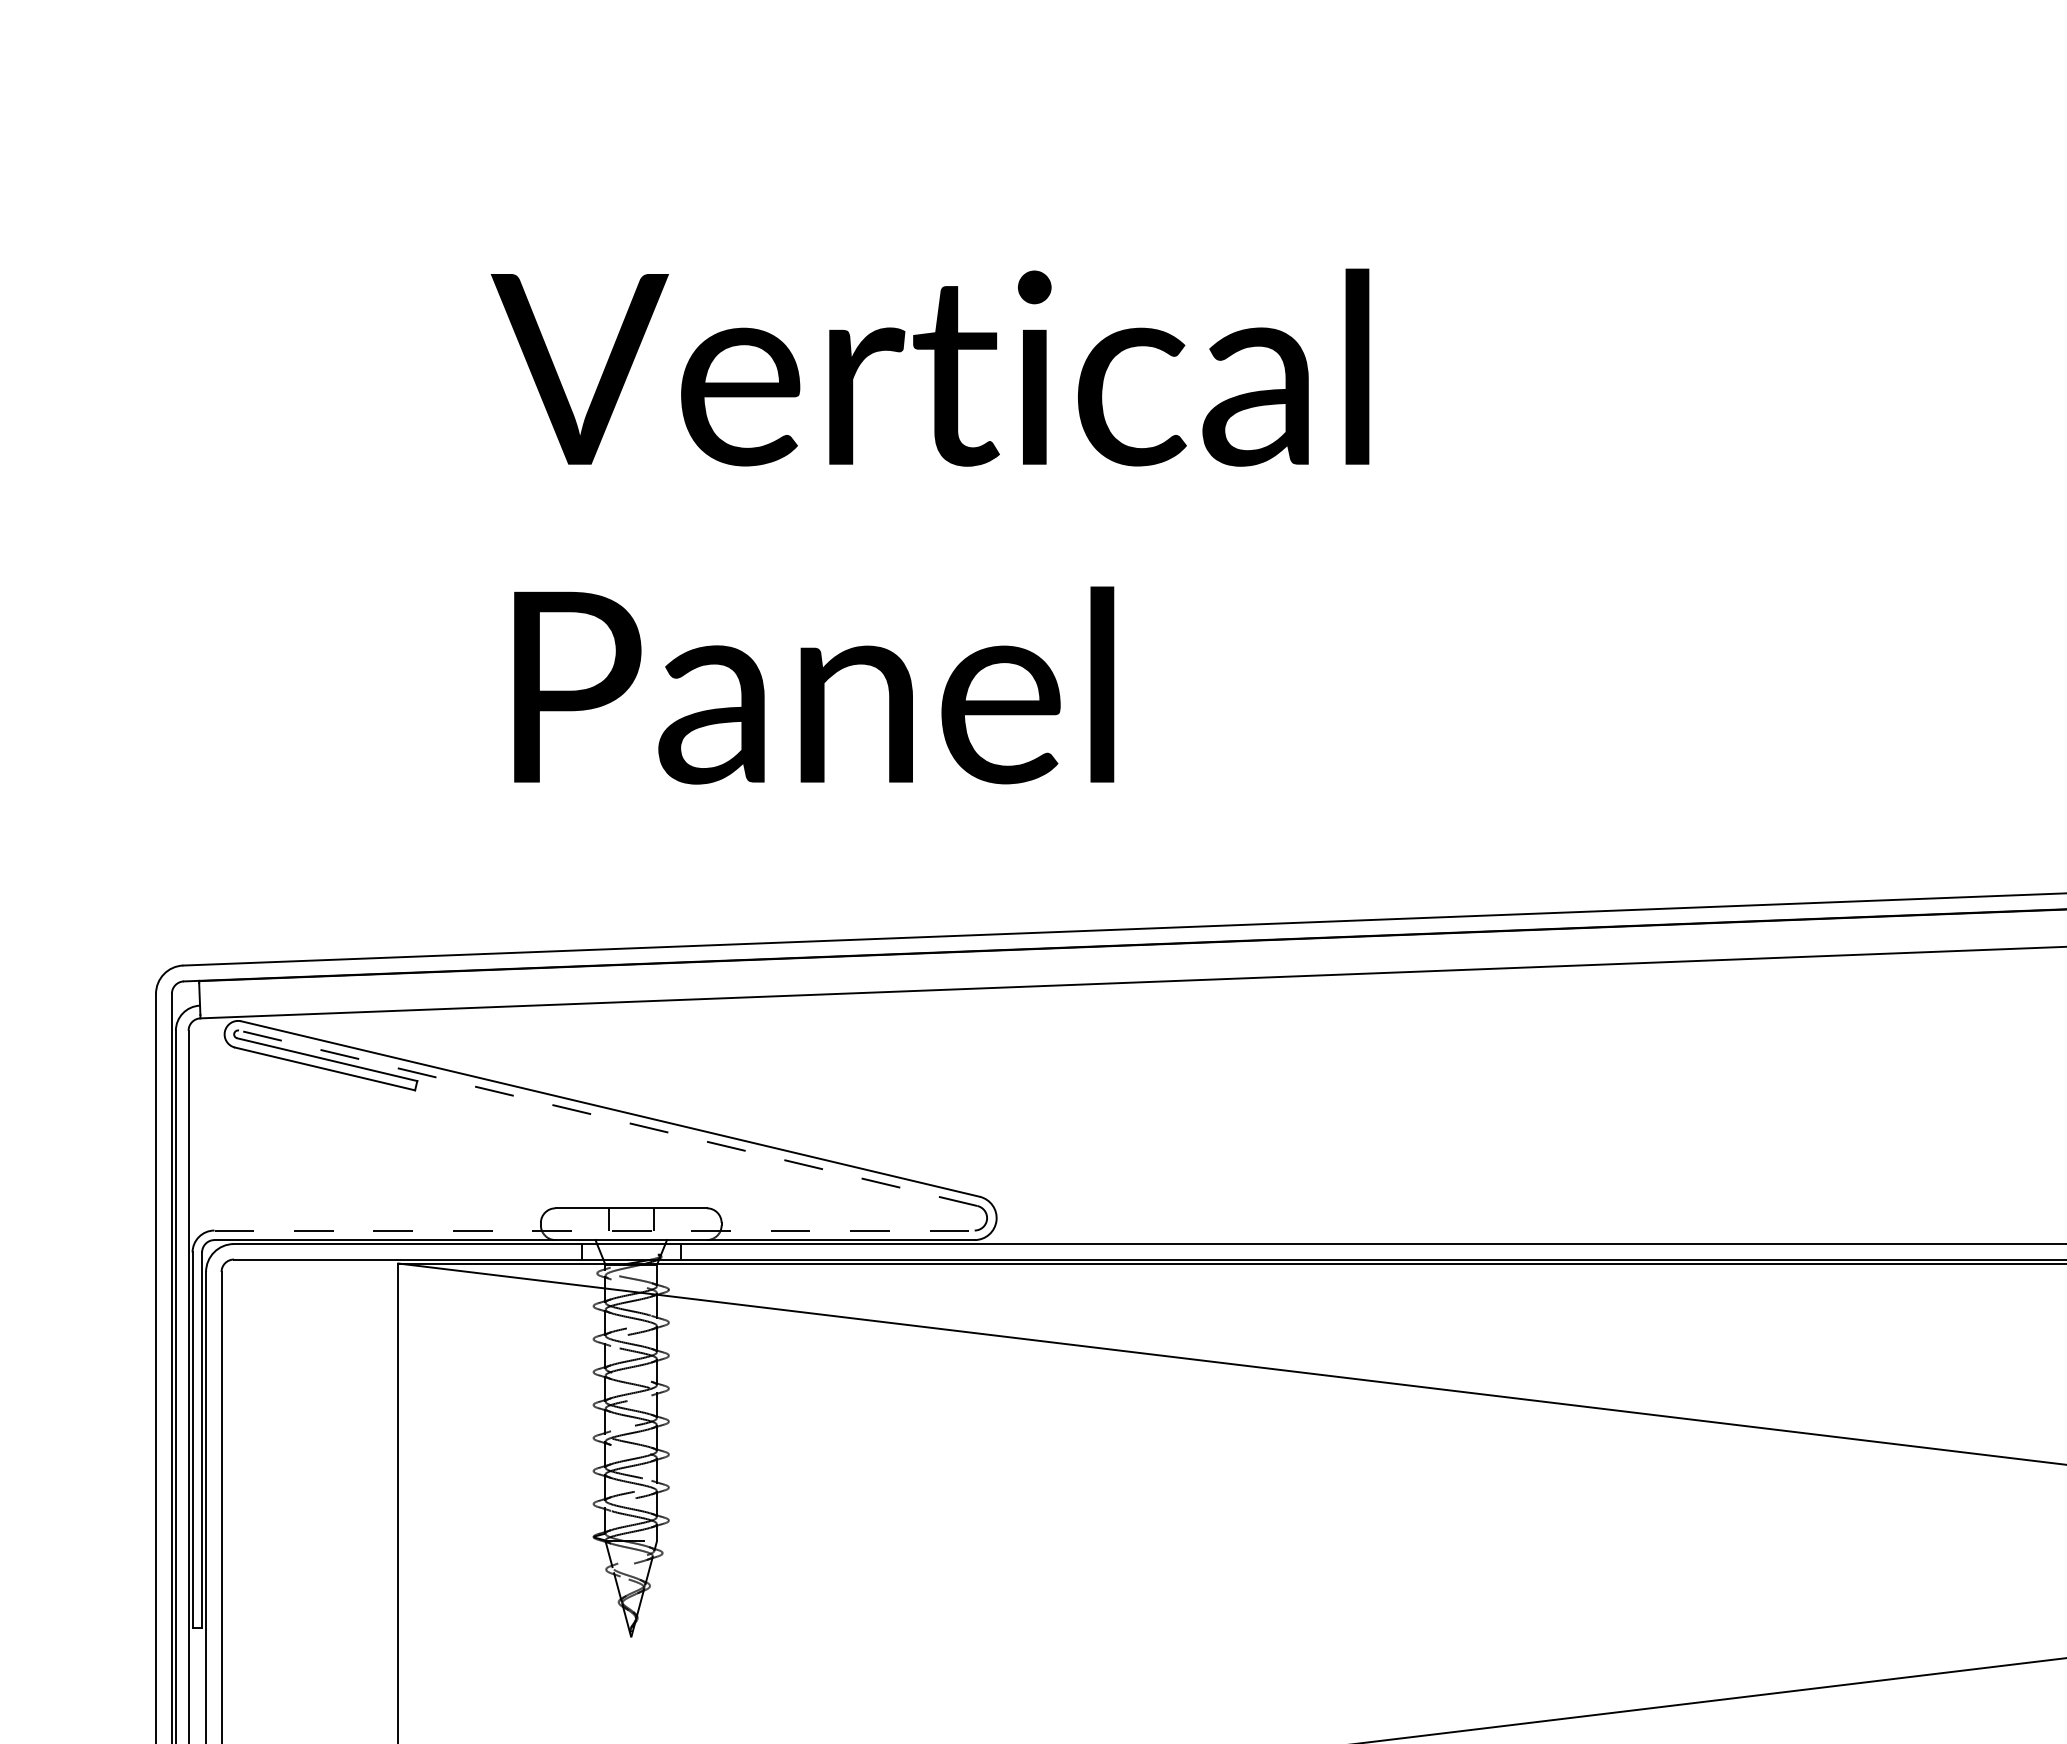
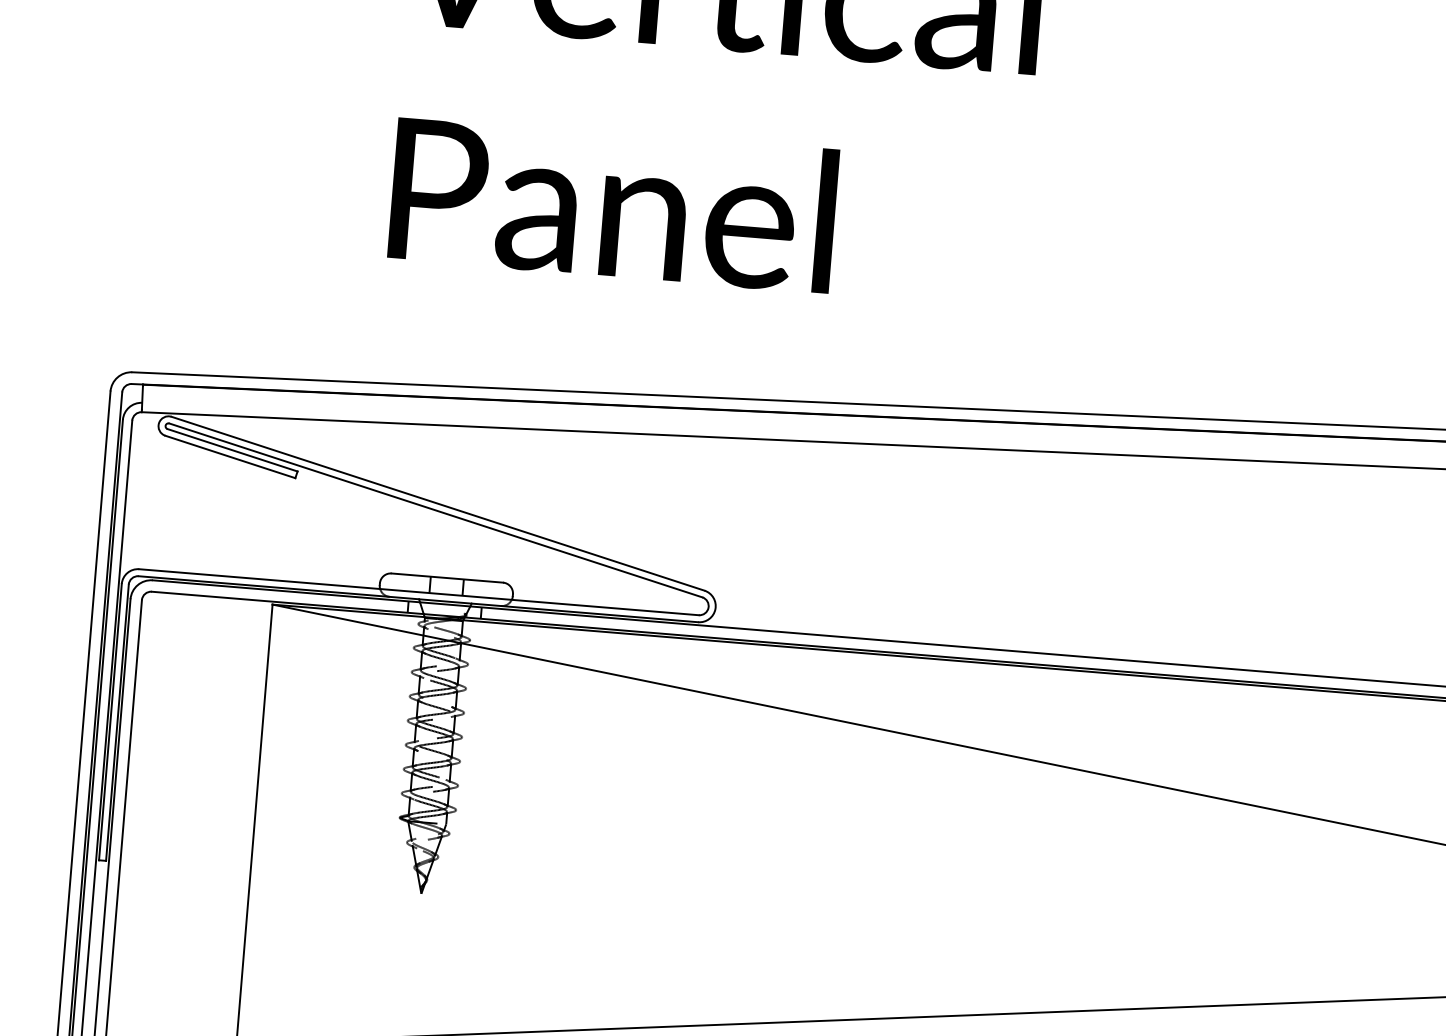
line: (608, 1118) -> (436, 510), dashed -> solid
line: (595, 1230) -> (419, 592), dashed -> solid

